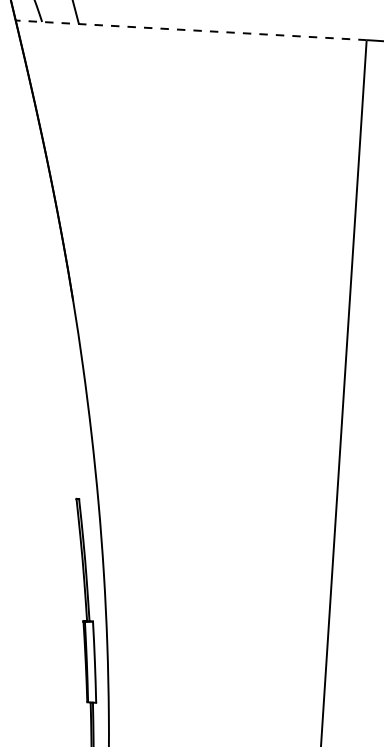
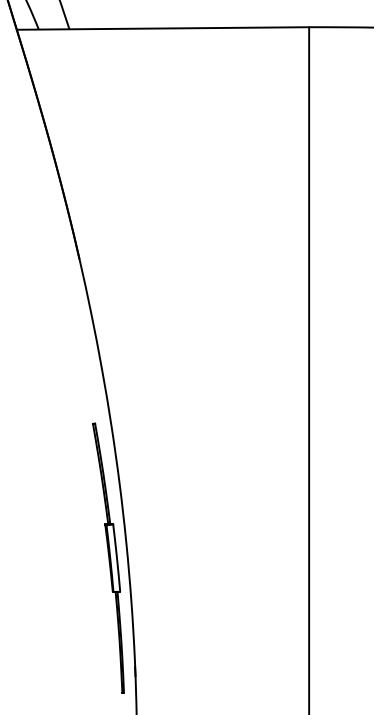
line: (190, 30) -> (162, 28), dashed -> solid

